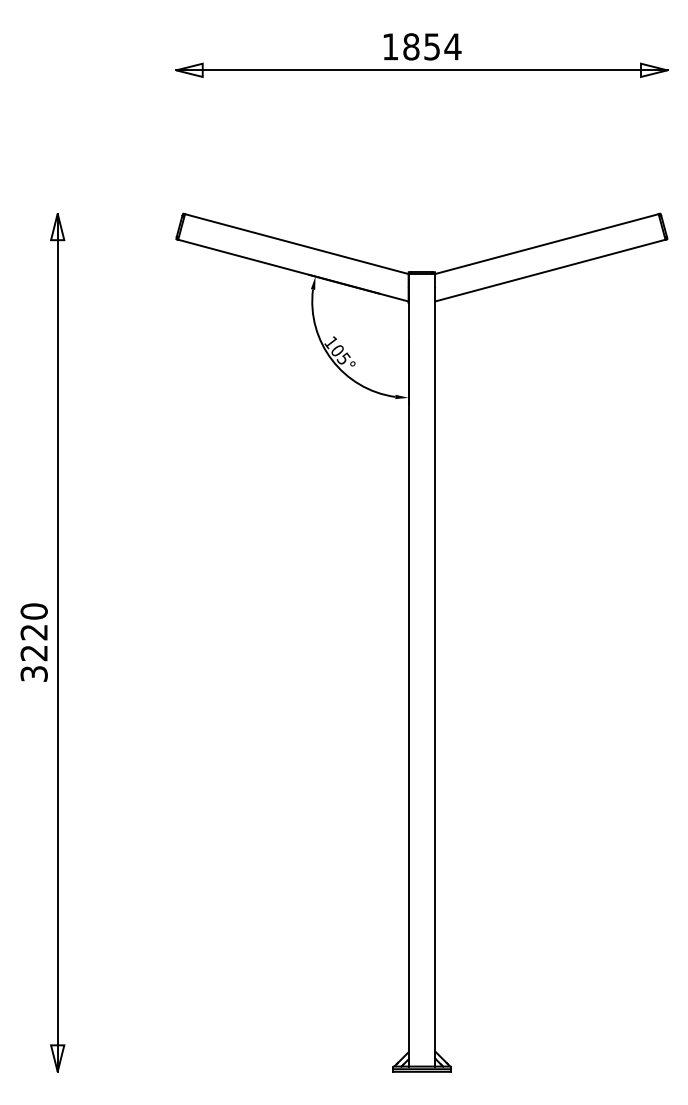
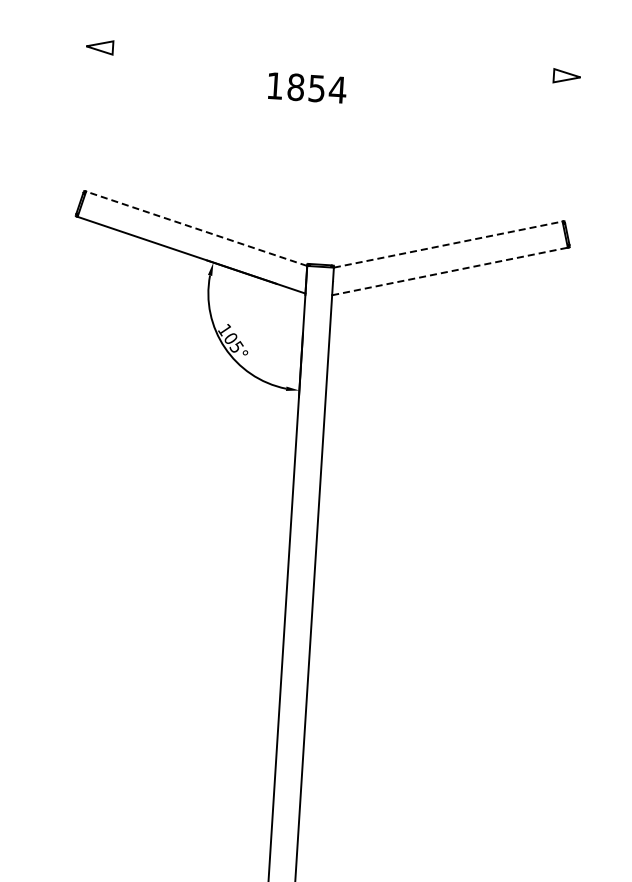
text: (422, 46) -> (307, 87), moved
line: (421, 70) -> (333, 61), removed
line: (296, 244) -> (196, 229), solid -> dashed
line: (546, 244) -> (447, 244), solid -> dashed
line: (550, 270) -> (450, 271), solid -> dashed

